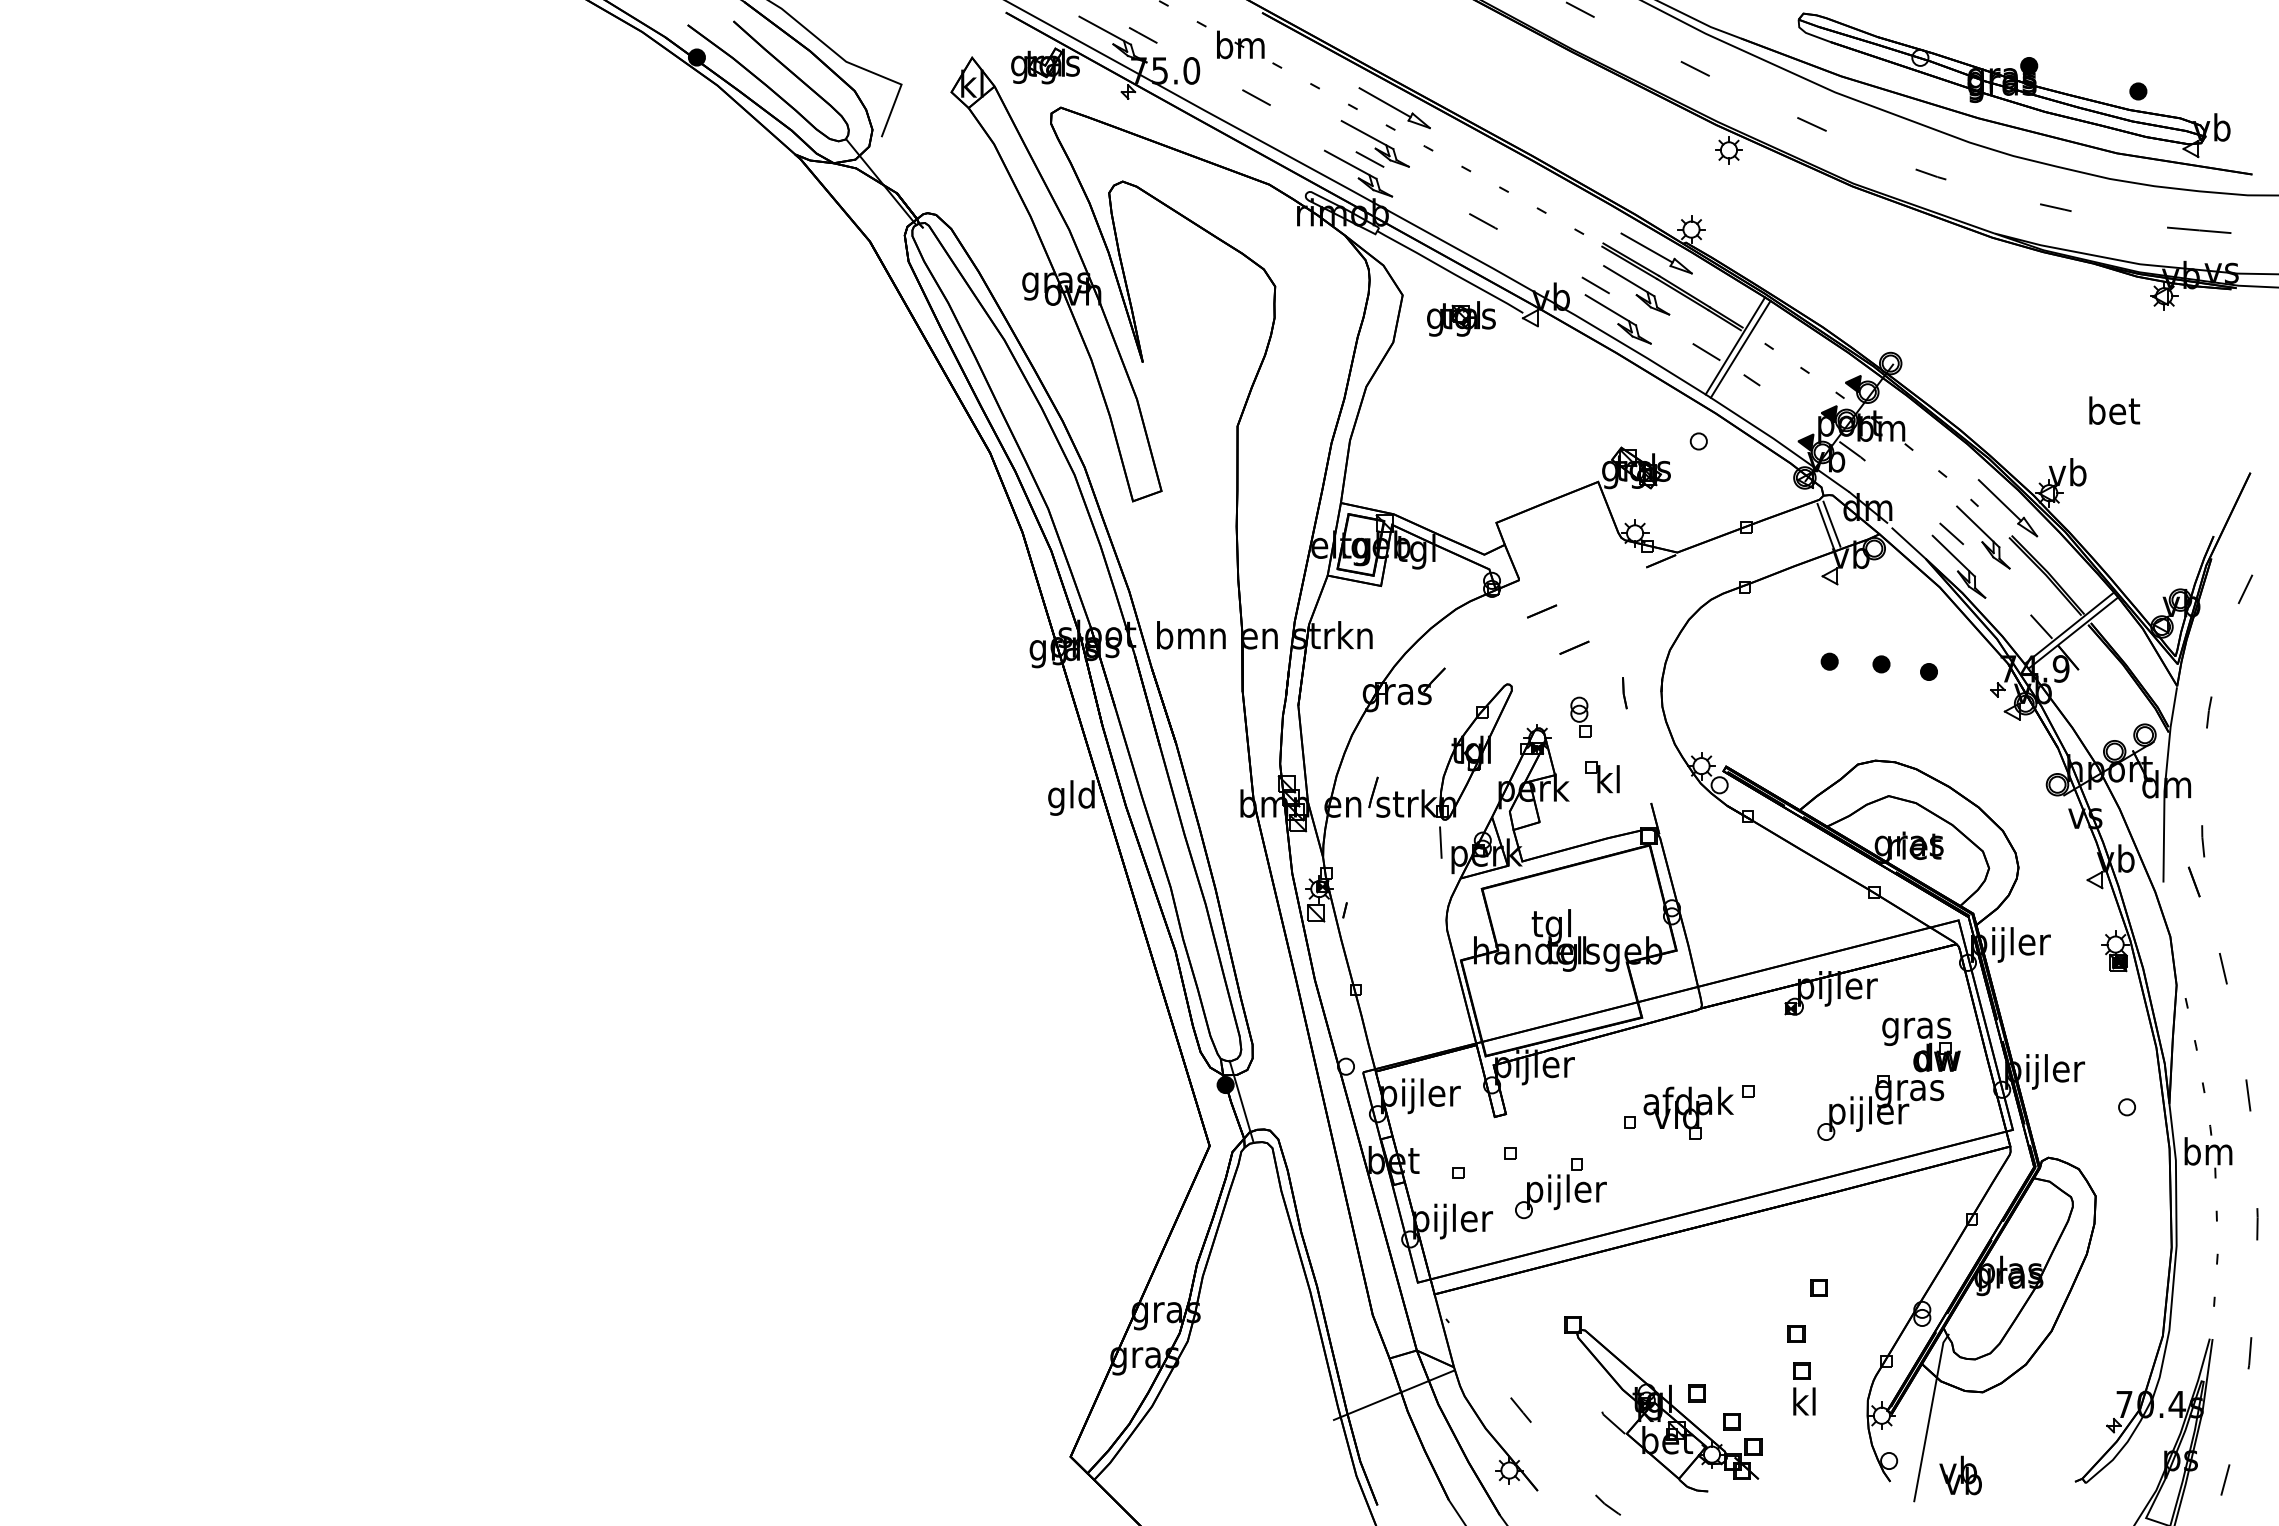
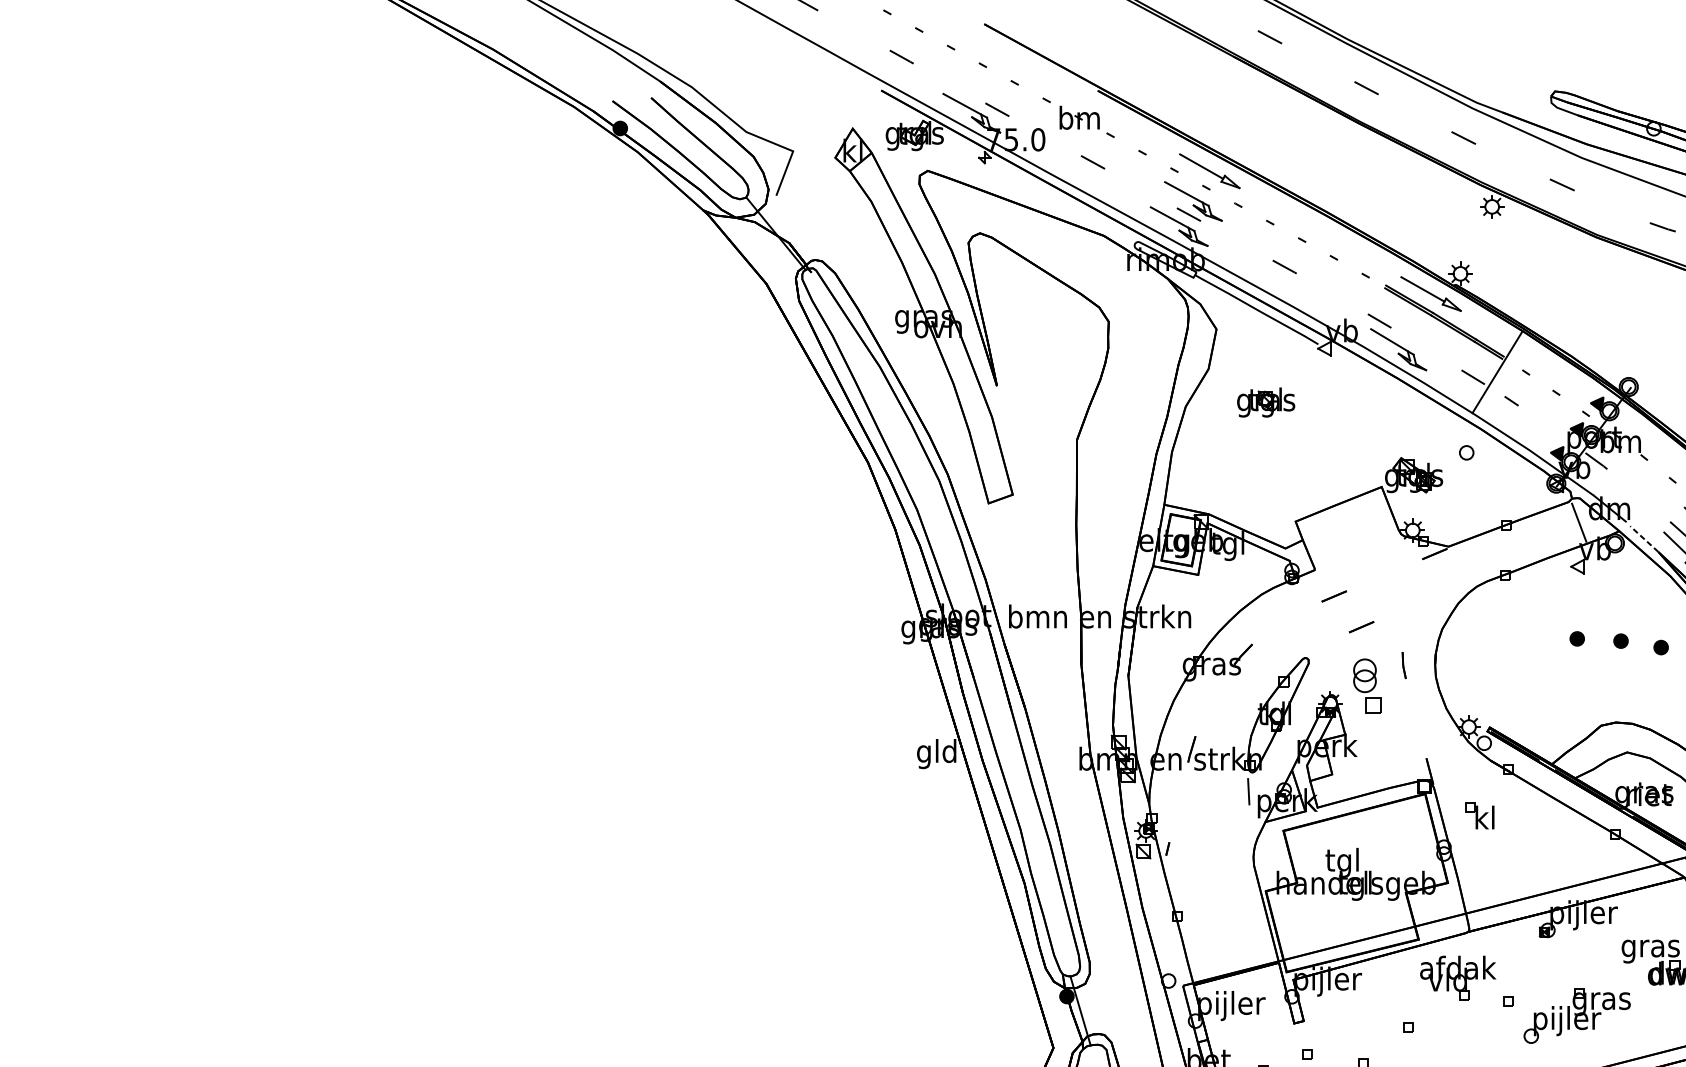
part: (1636, 290) -> (1414, 325), removed
part: (1461, 318) -> (1266, 402), moved
line: (1740, 348) -> (1501, 374), removed
line: (1825, 526) -> (1573, 524), removed
line: (1909, 543) -> (1644, 539), solid -> dashed
part: (1580, 716) -> (1366, 685), size x1.6
part: (1602, 777) -> (1479, 816), moved
part: (1880, 1107) -> (1577, 1015), moved
part: (1688, 1112) -> (1457, 977), moved

